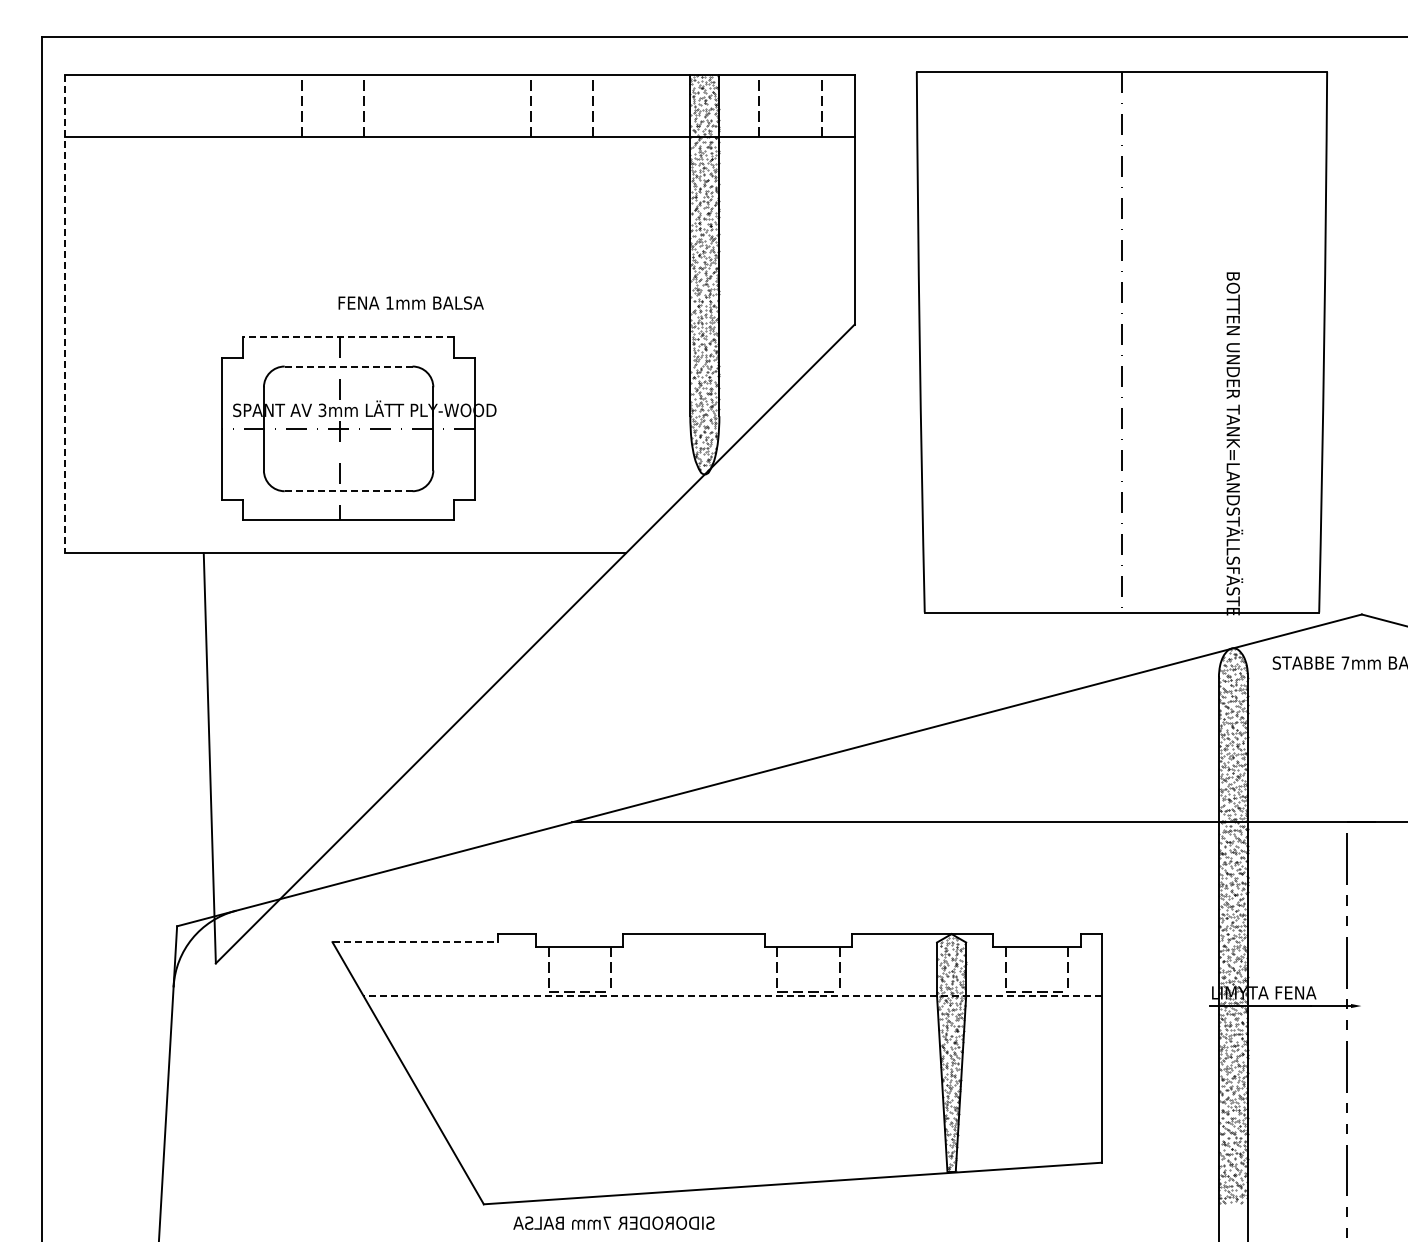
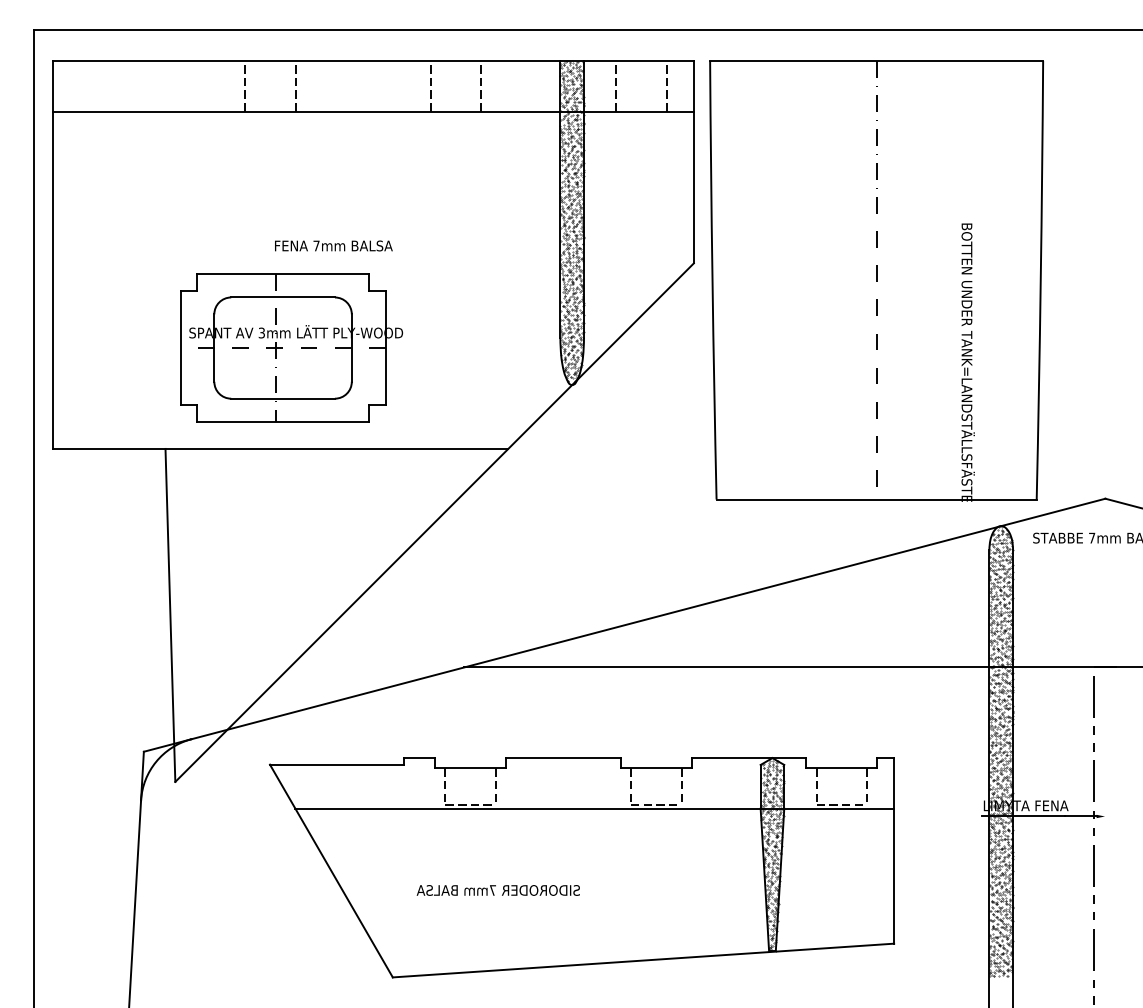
text: (389, 302) -> (316, 245), 1mm -> 7mm
line: (64, 314) -> (52, 255), dashed -> solid
line: (348, 337) -> (282, 273), dashed -> solid
part: (1121, 343) -> (876, 281), moved
line: (348, 366) -> (282, 297), dashed -> solid
line: (348, 491) -> (282, 398), dashed -> solid
line: (415, 942) -> (337, 764), dashed -> solid
line: (732, 996) -> (594, 808), dashed -> solid
text: (613, 1222) -> (498, 889), moved

